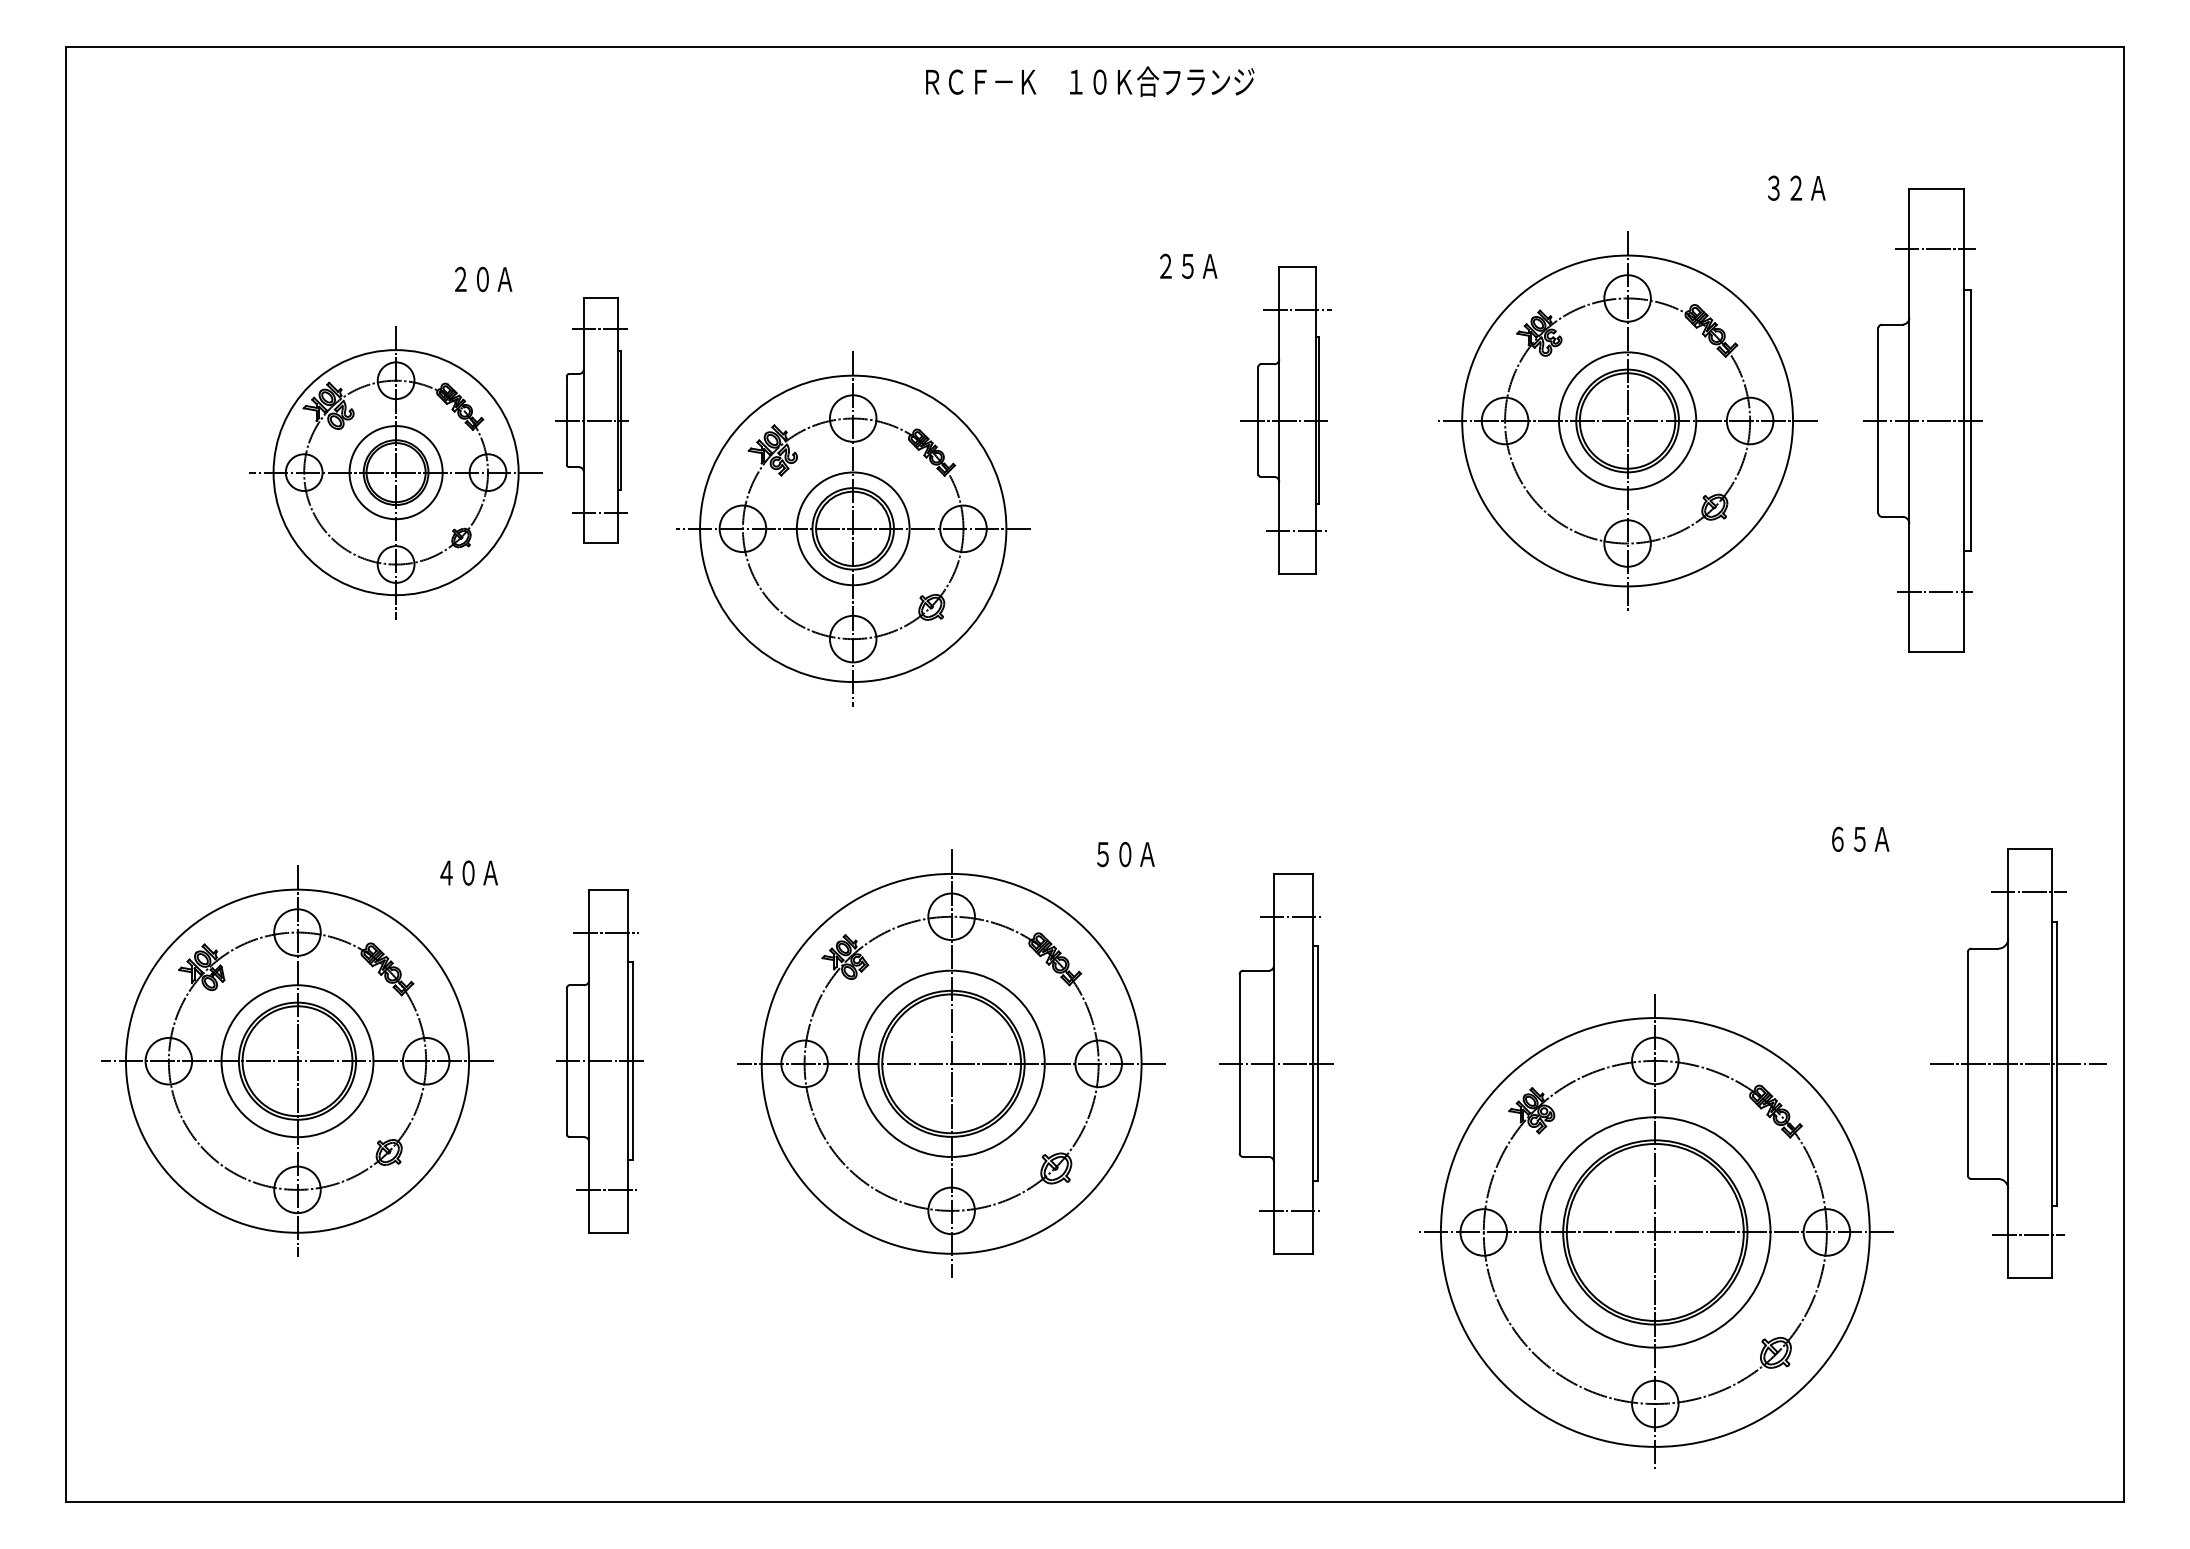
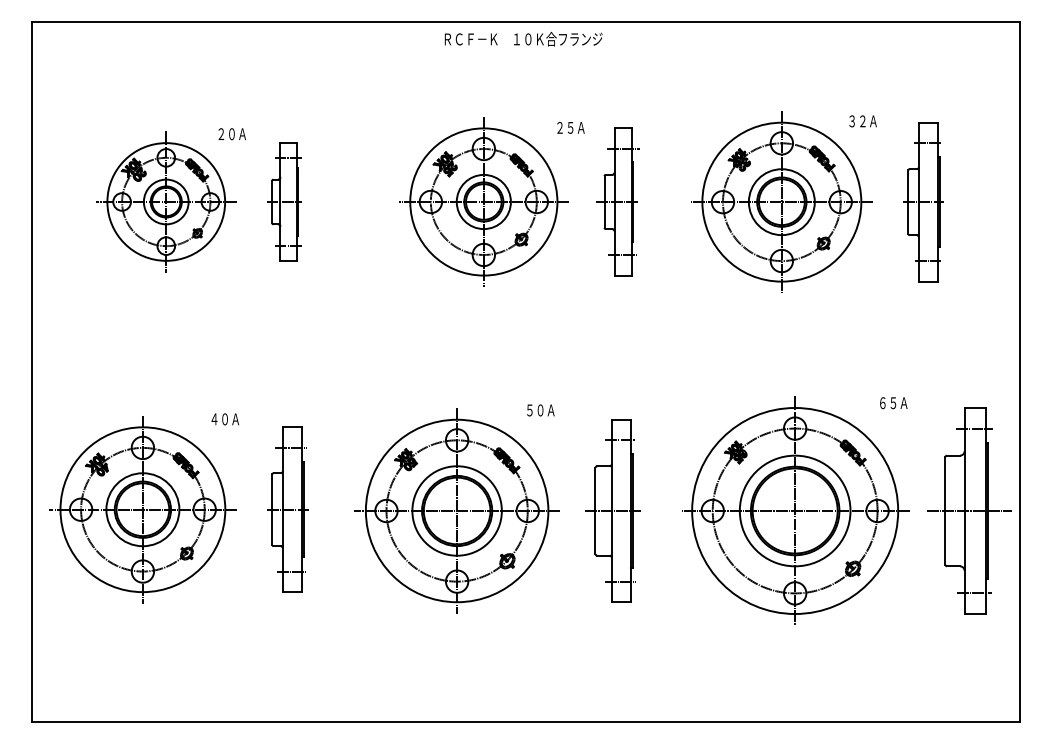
text: (1795, 188) -> (862, 121), moved
part: (1922, 421) -> (923, 202), size x0.71
part: (396, 471) -> (166, 201), moved
part: (852, 527) -> (483, 201), moved
part: (1656, 1231) -> (795, 510), moved

